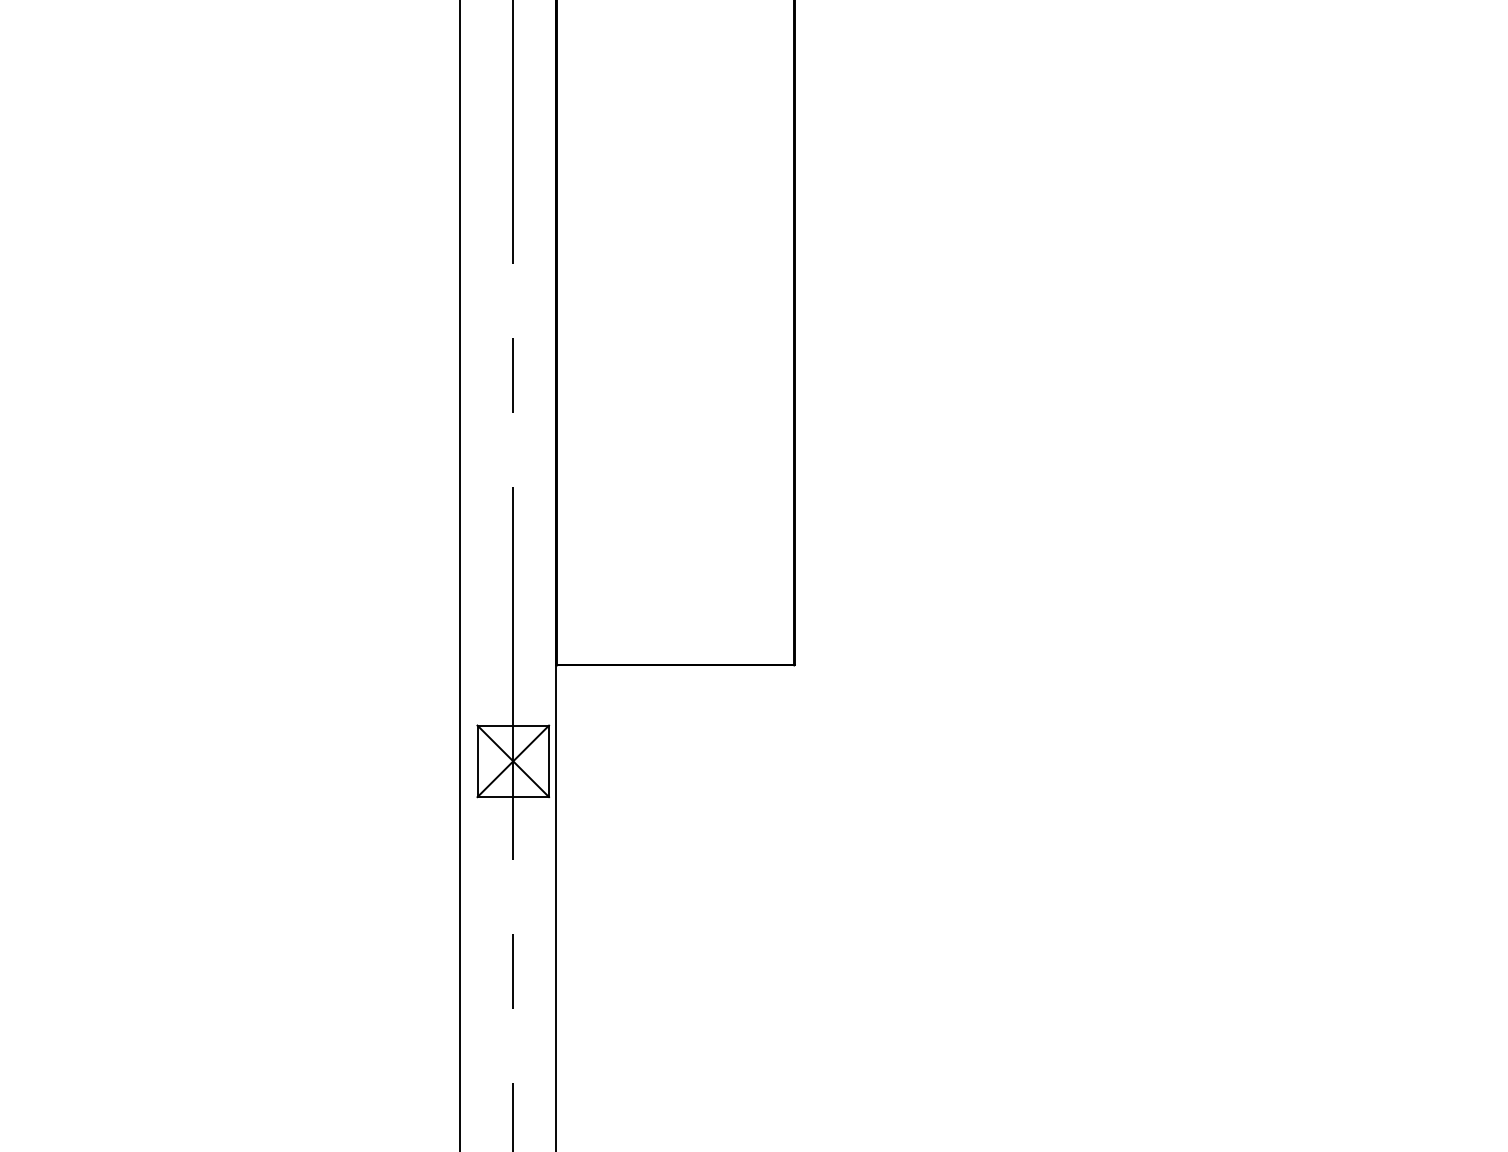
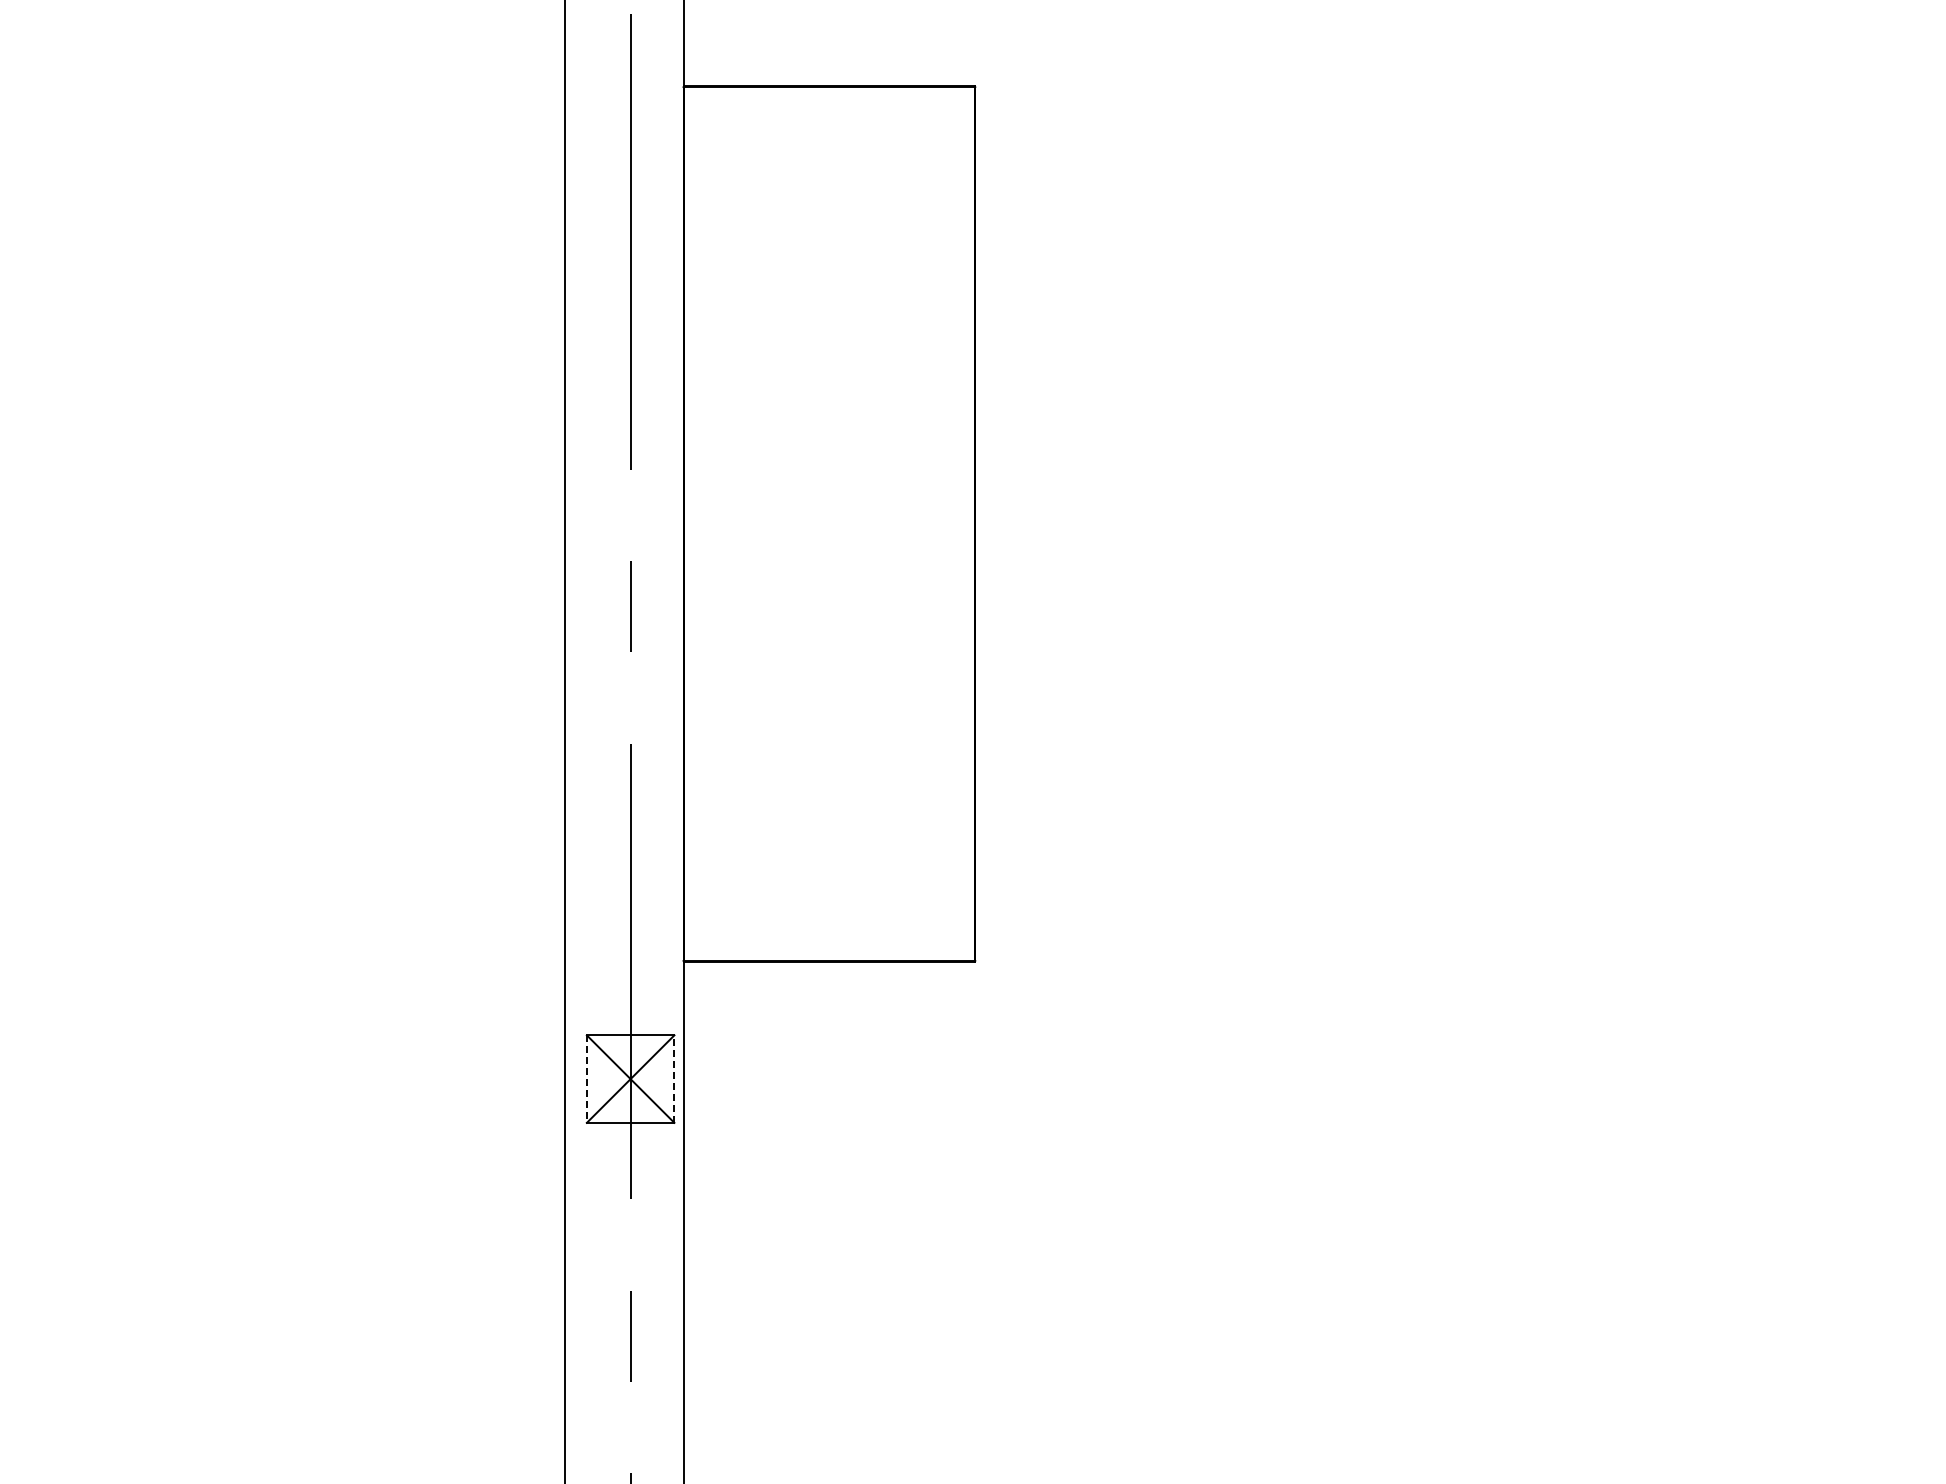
line: (477, 761) -> (586, 1079), solid -> dashed
line: (549, 761) -> (674, 1079), solid -> dashed

